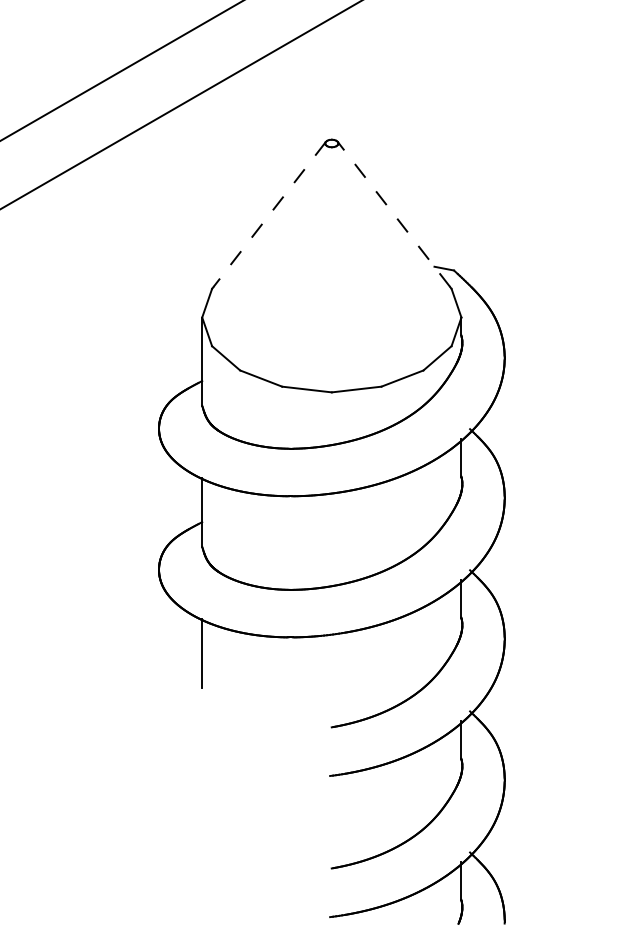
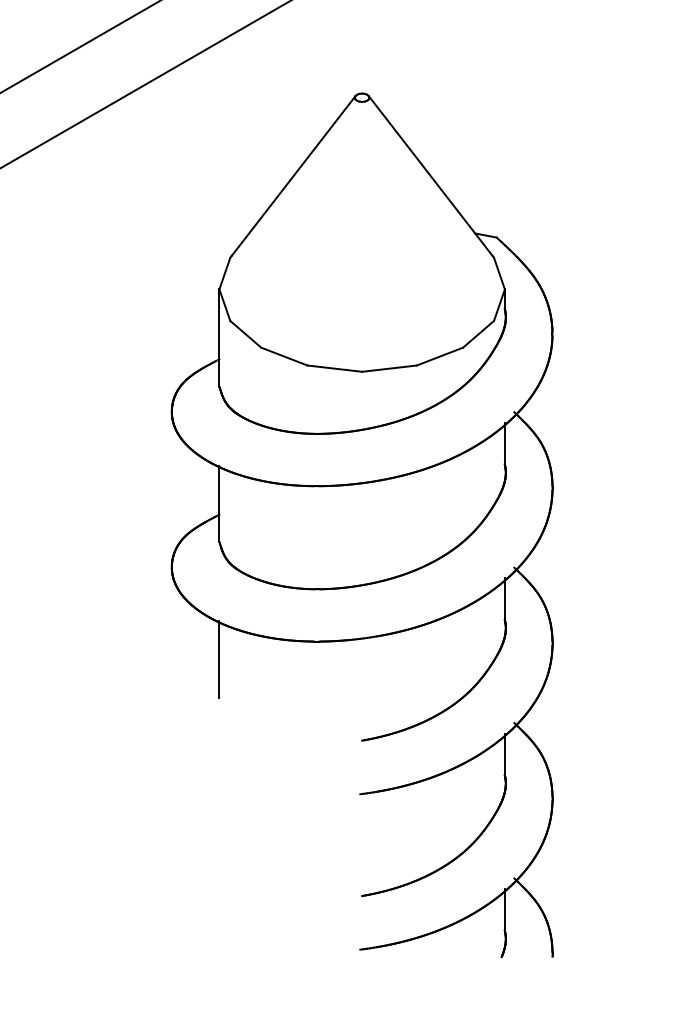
line: (269, 214) -> (293, 175), dashed -> solid
line: (394, 214) -> (431, 175), dashed -> solid

